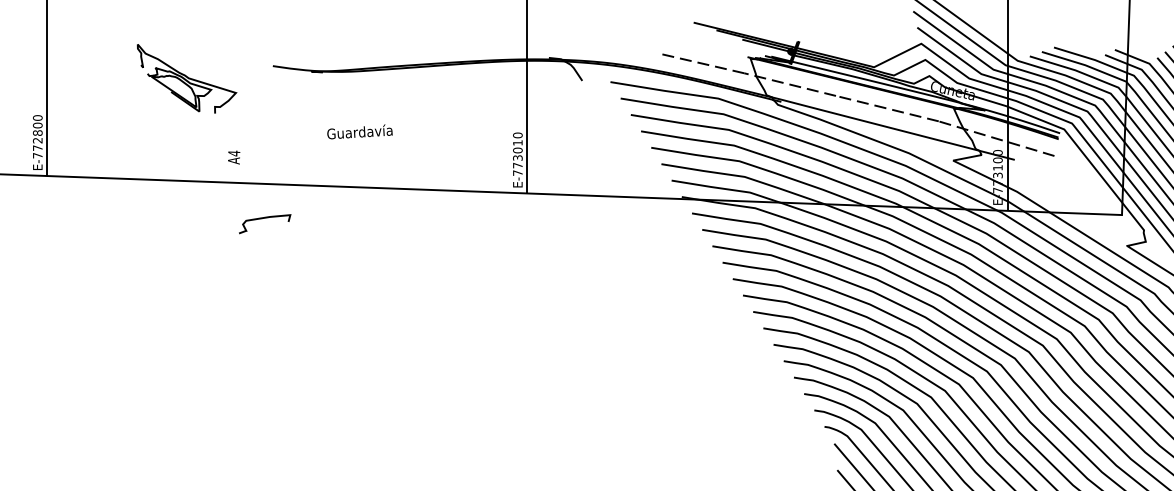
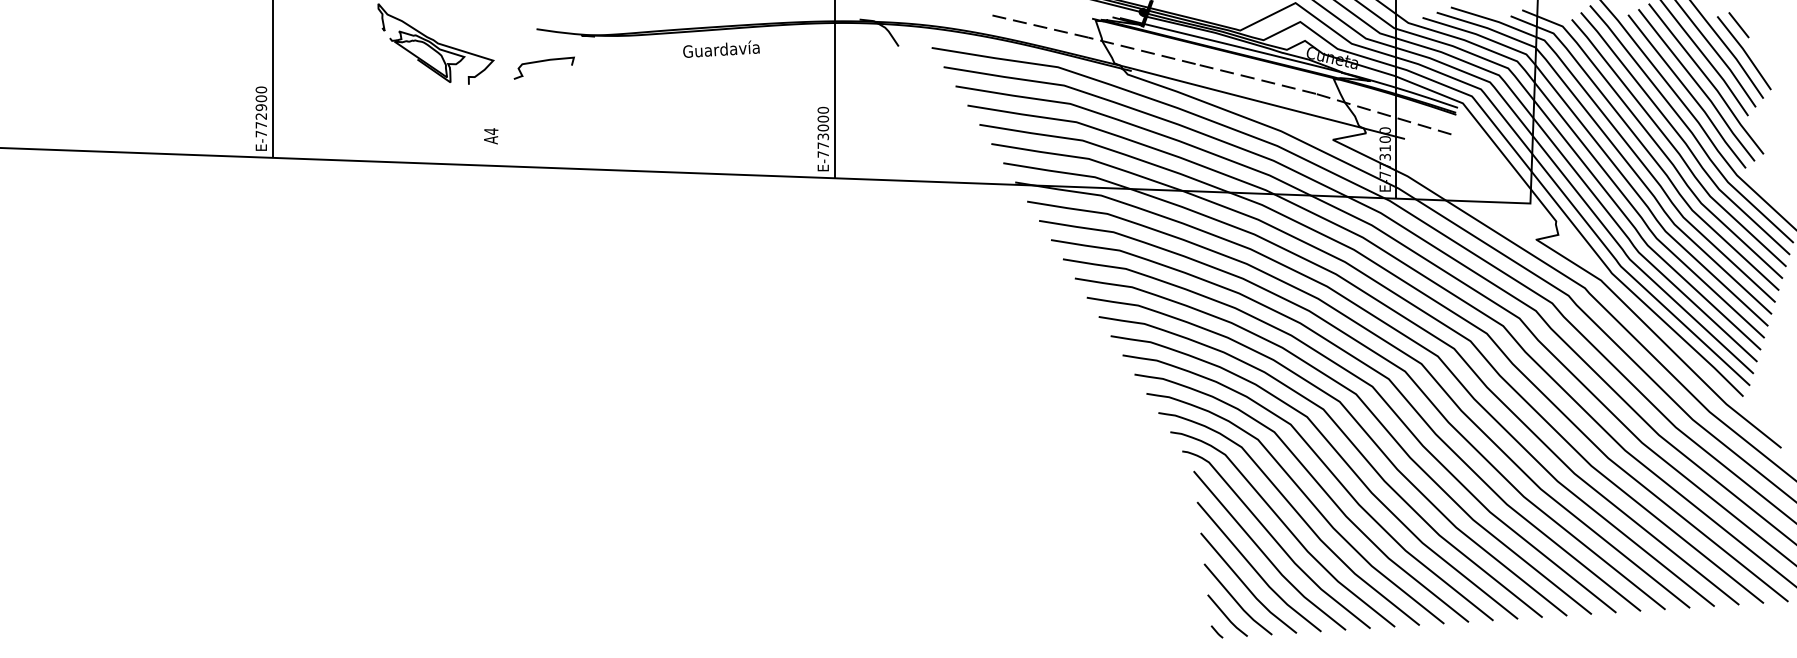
text: (360, 131) -> (721, 48), moved
text: (37, 133) -> (261, 107), E-772800 -> E-772900
text: (518, 142) -> (823, 118), E-773010 -> E-773000
curve: (262, 219) -> (541, 62), moved

